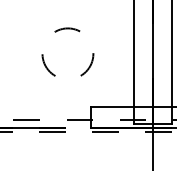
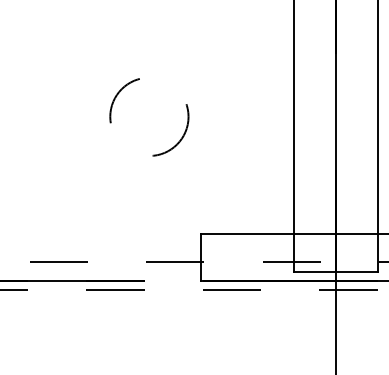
circle: (67, 51) -> (148, 112), size x0.7

